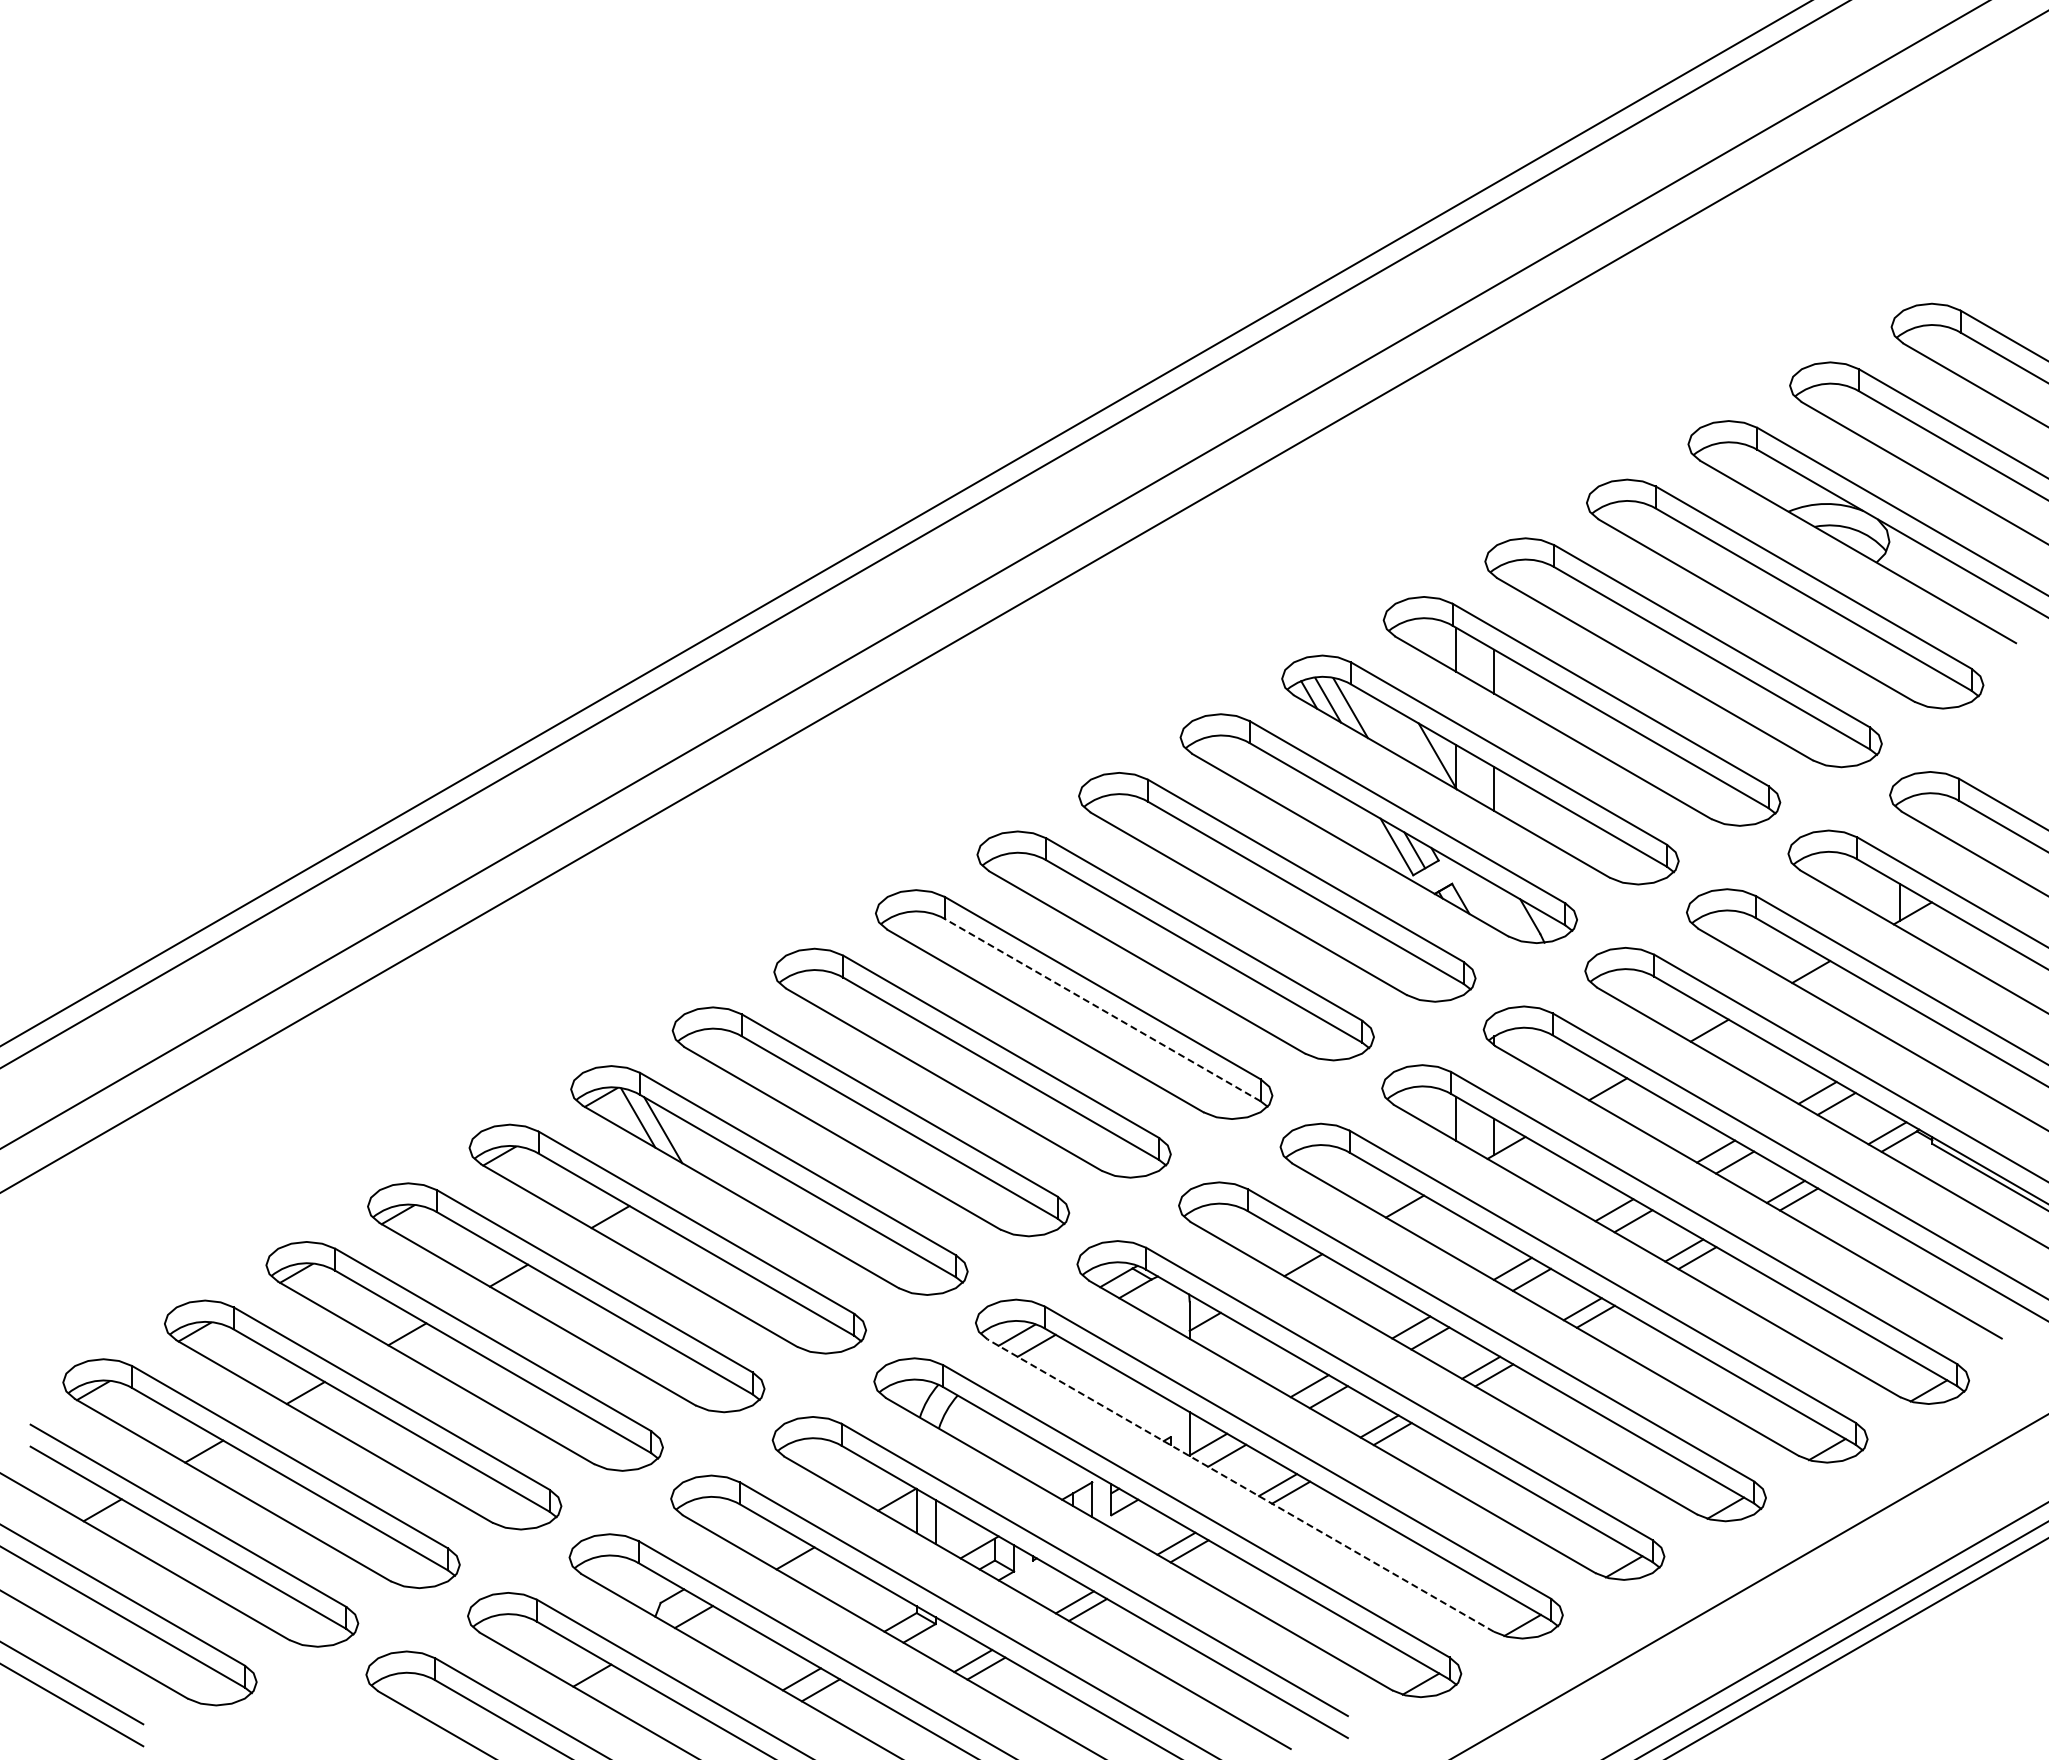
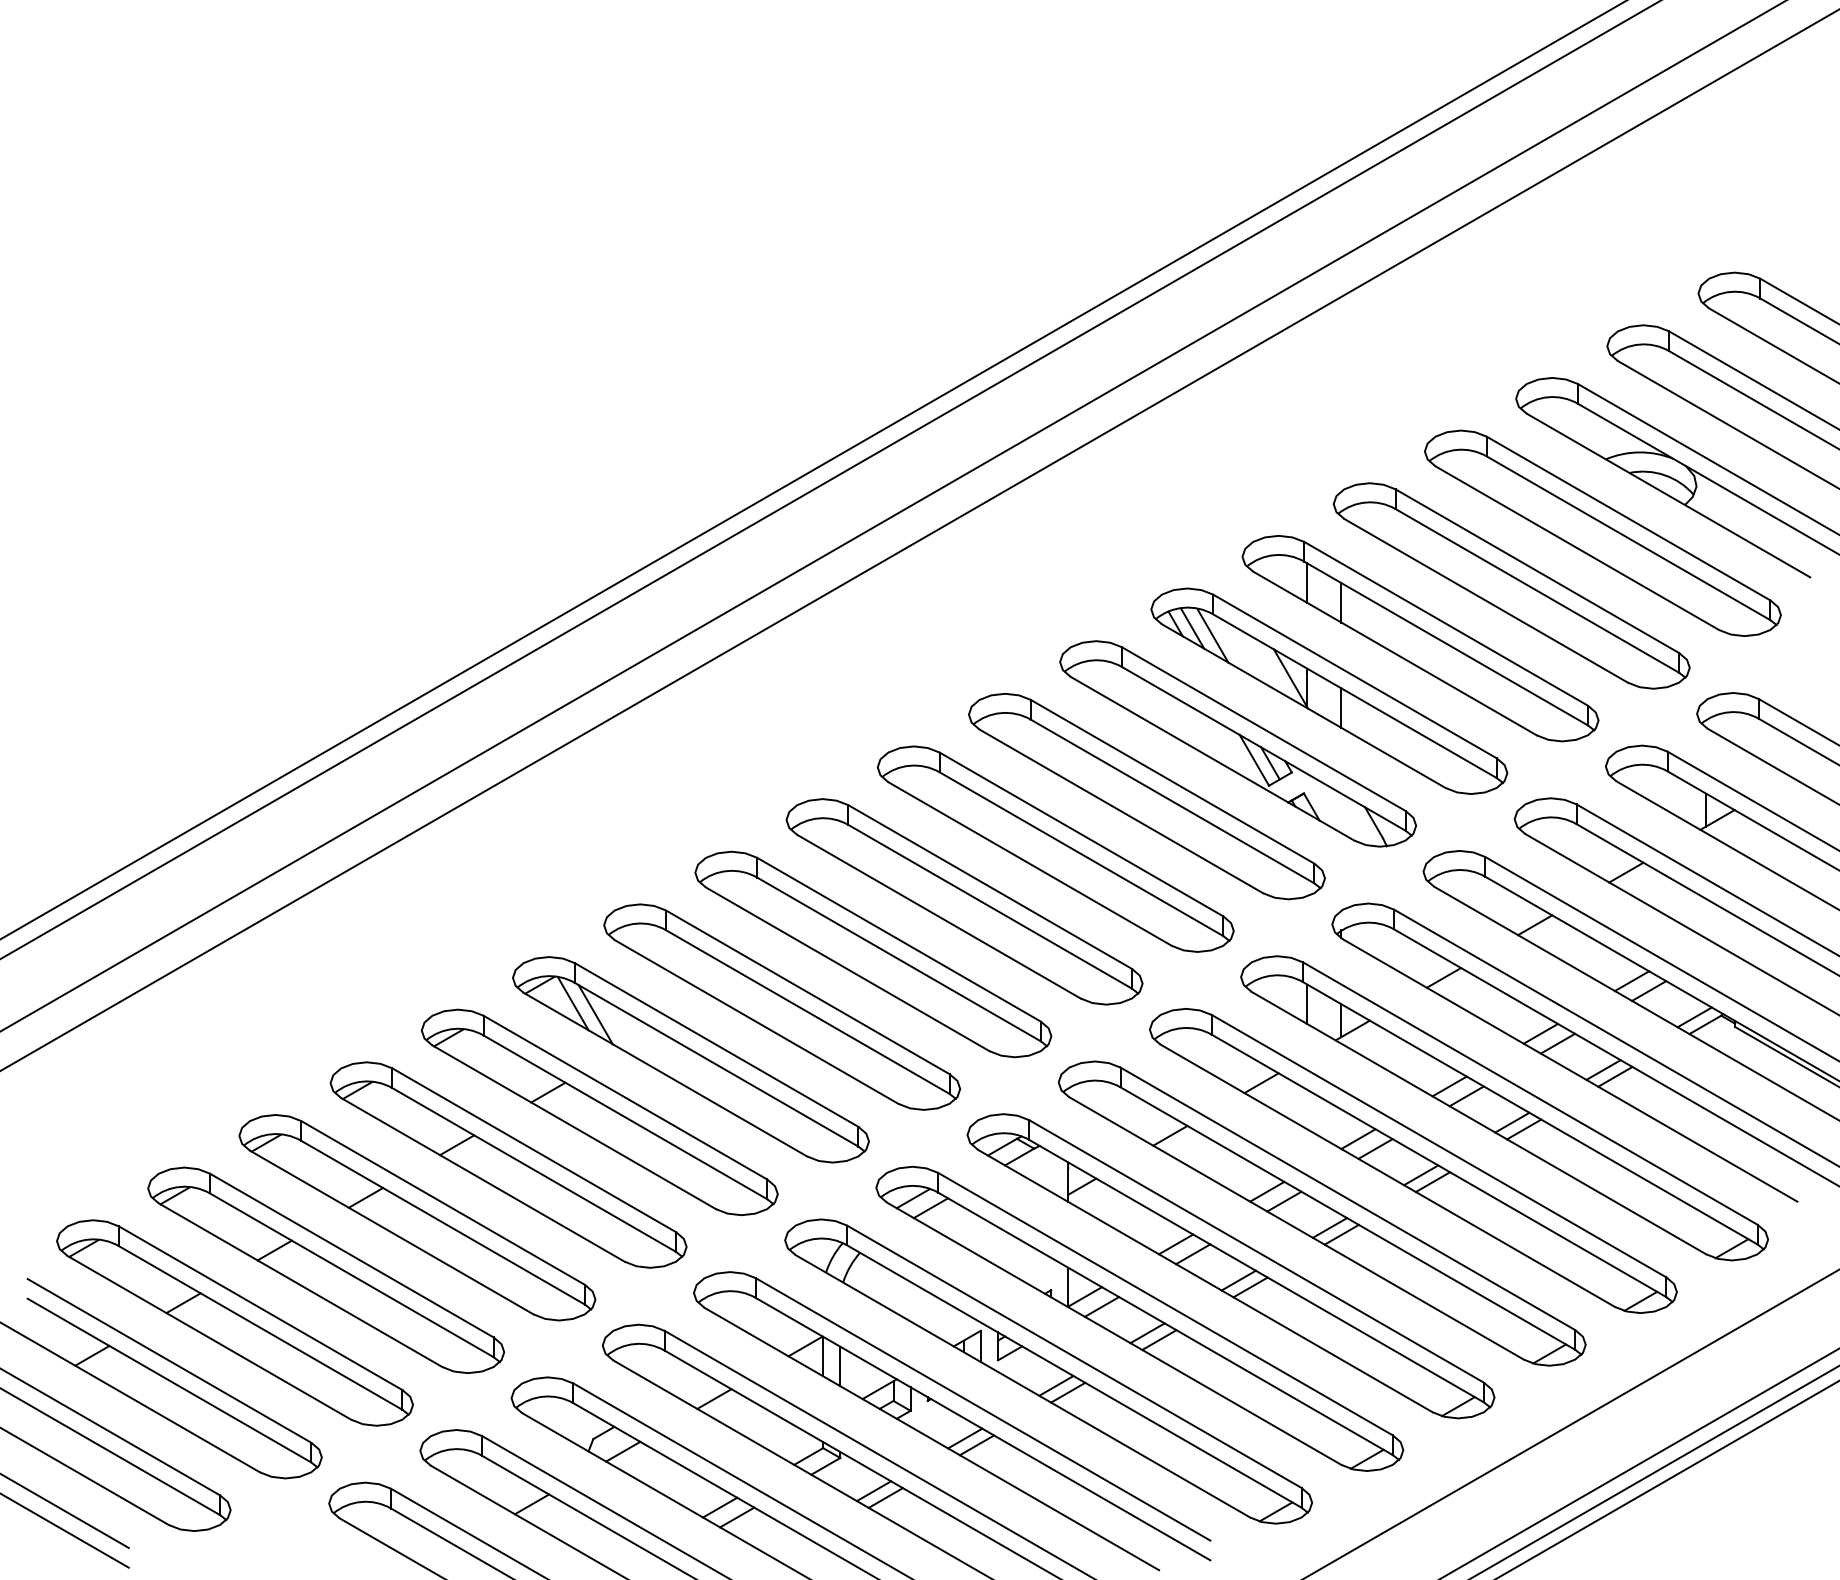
line: (1102, 1009) -> (990, 906), dashed -> solid
line: (1240, 1485) -> (1113, 1333), dashed -> solid

